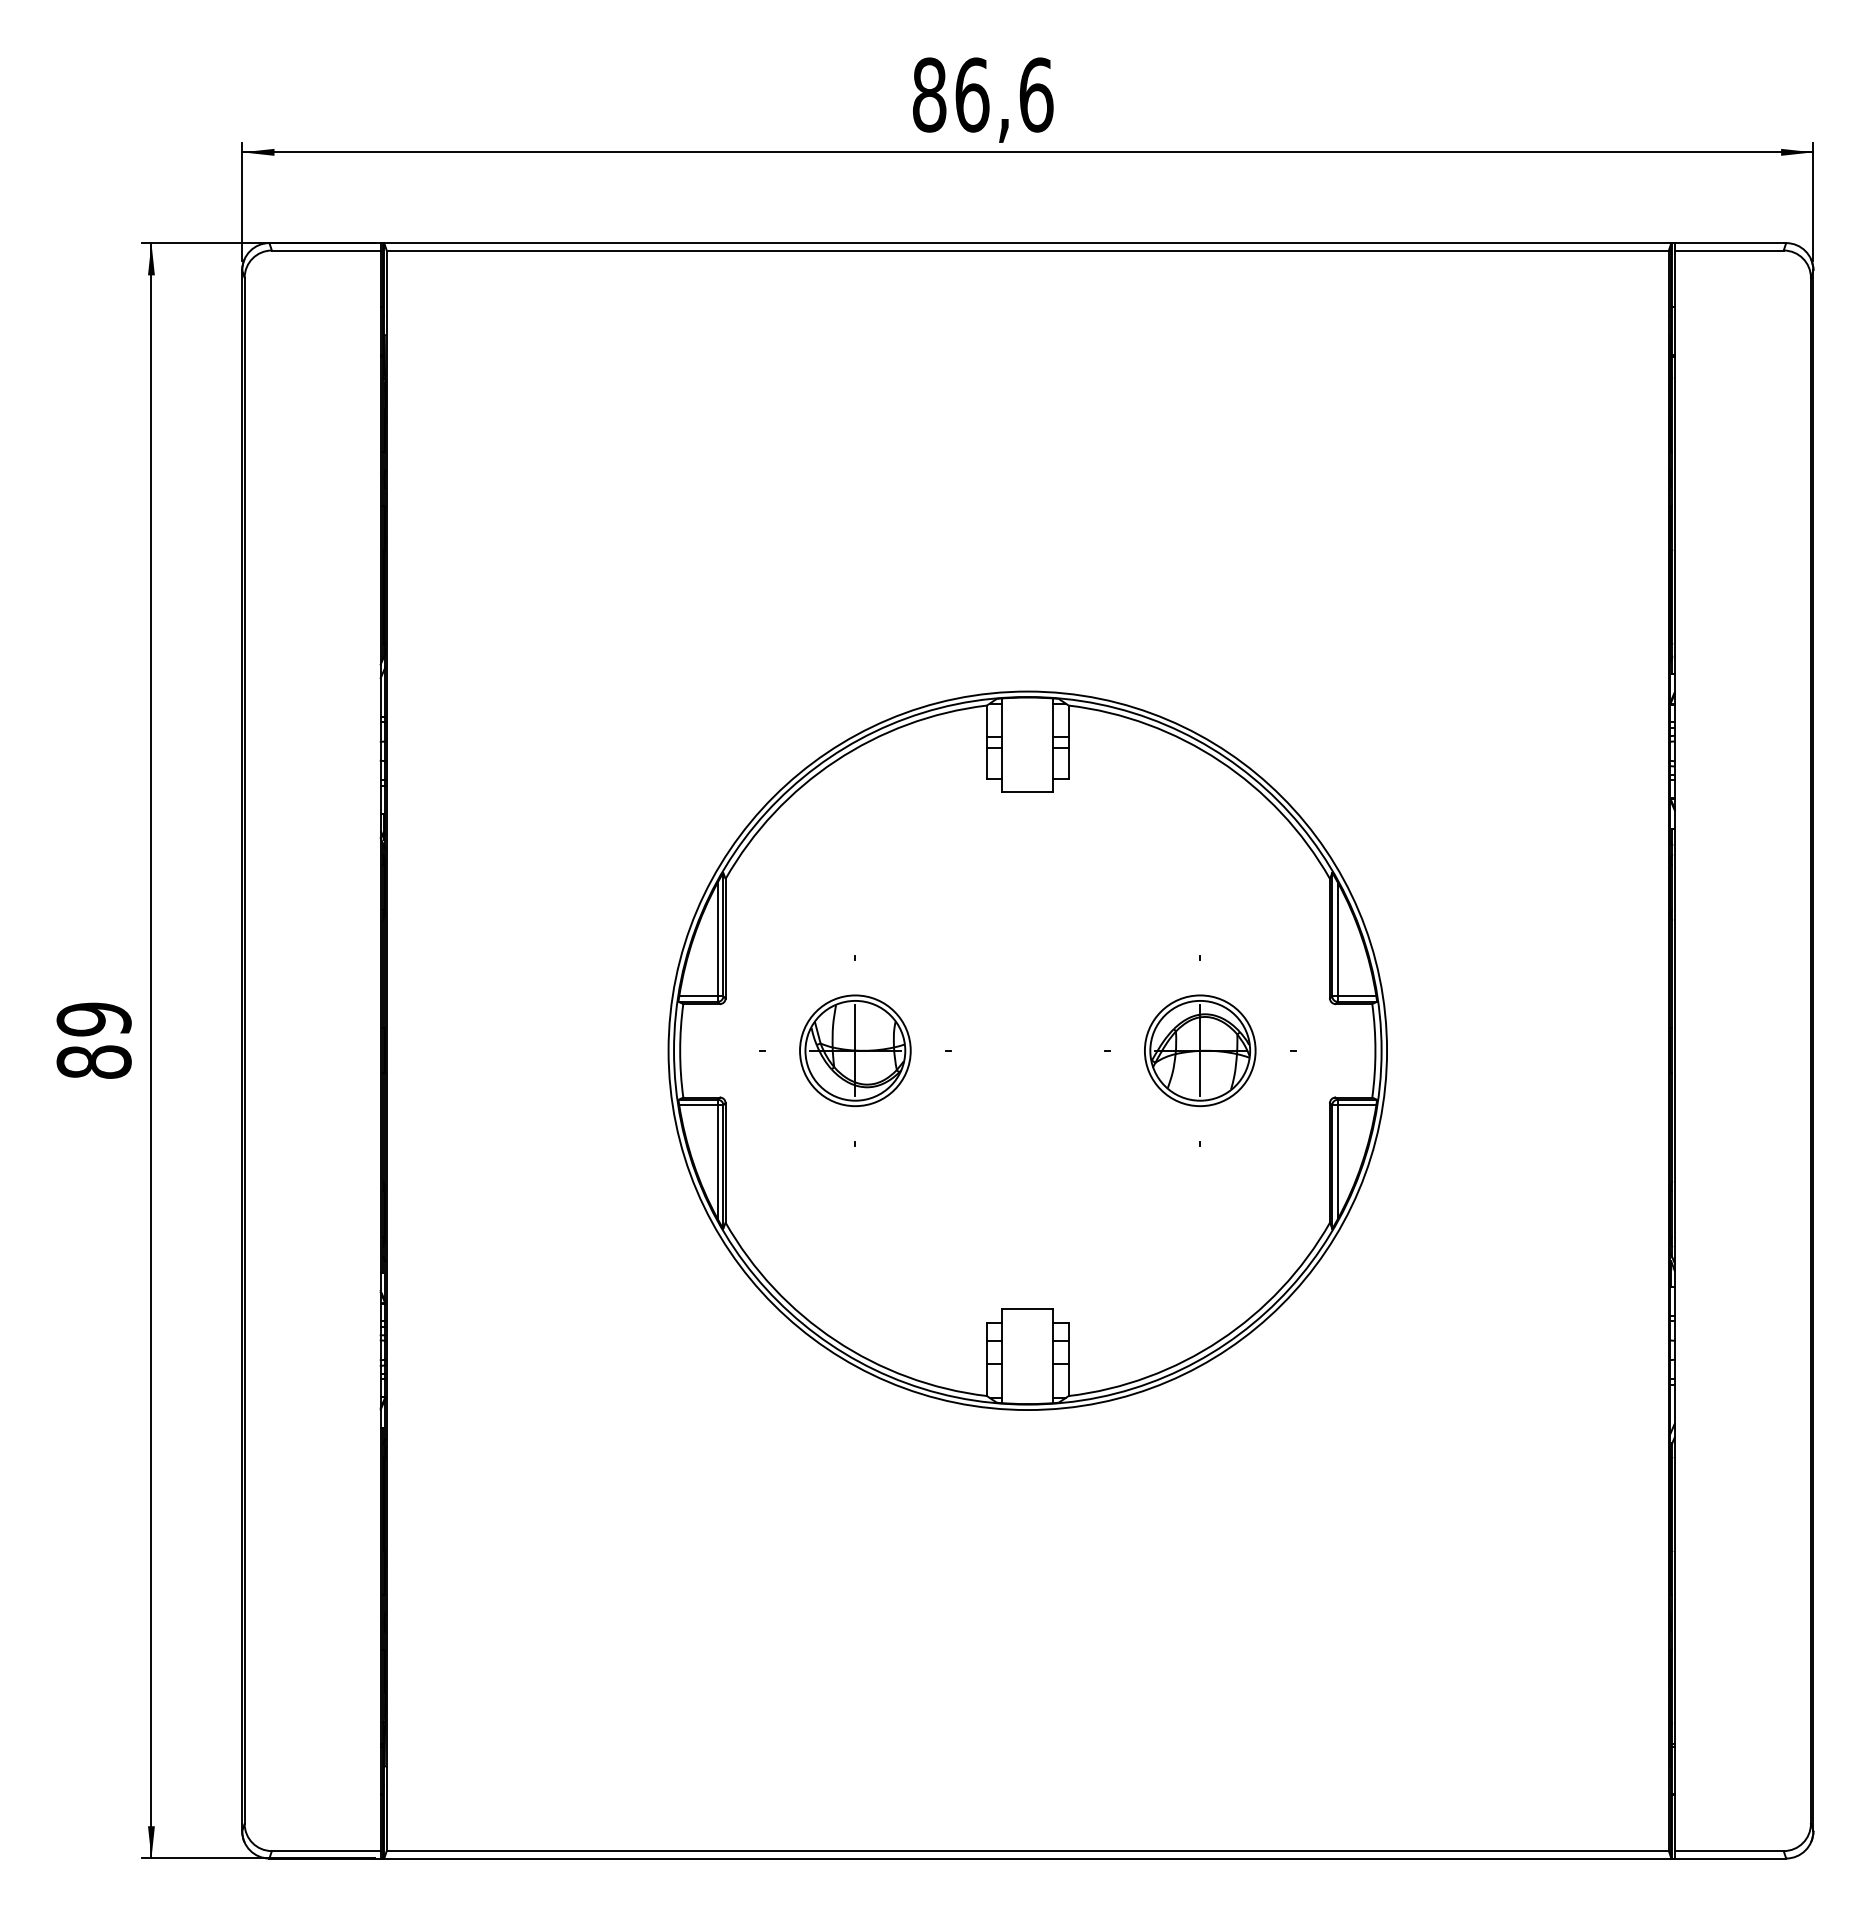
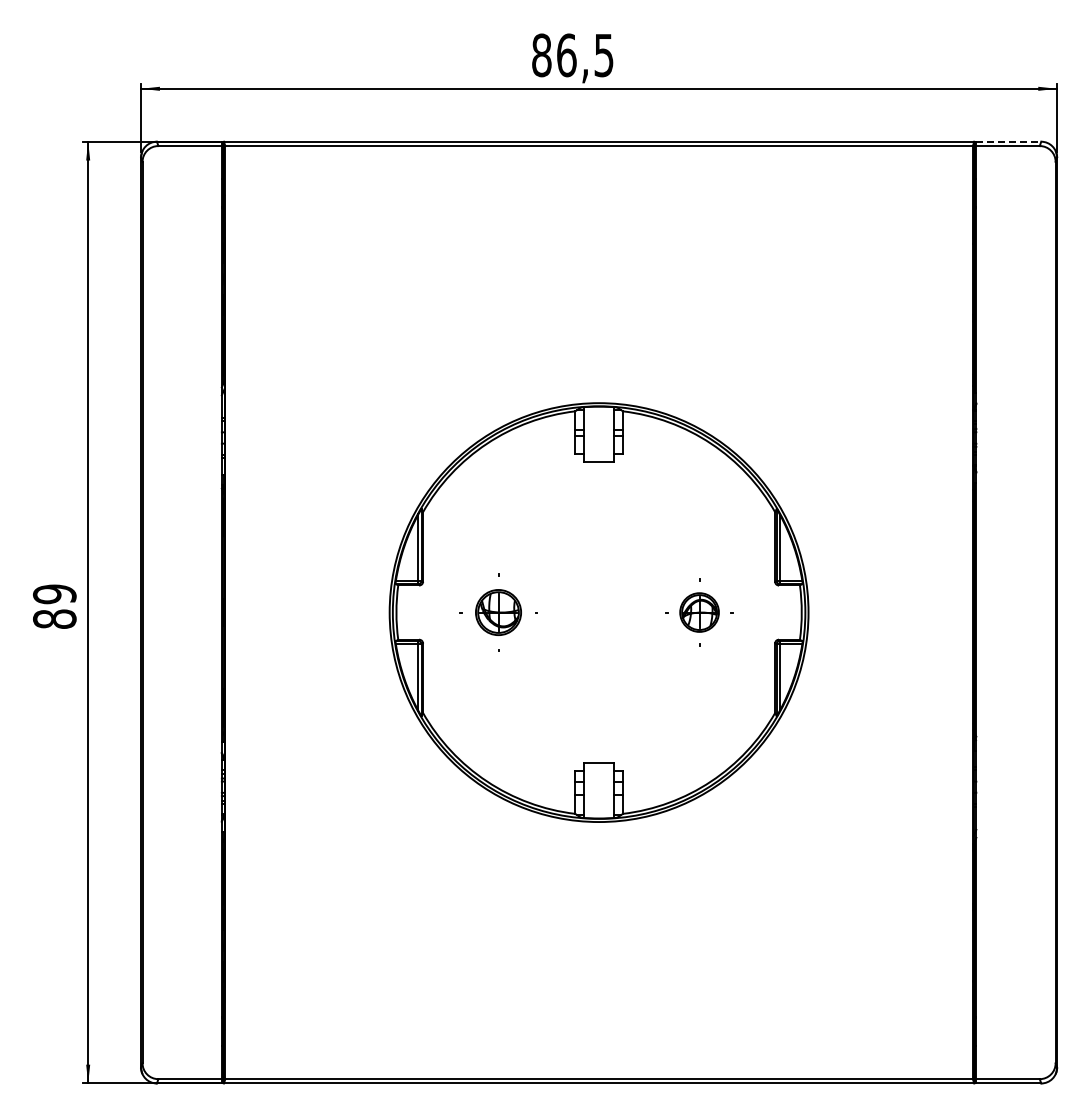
text: (1037, 95) -> (604, 55), 86,6 -> 86,5
line: (1731, 242) -> (1009, 141), solid -> dashed
part: (855, 1050) -> (498, 612), size x0.7
part: (1200, 1050) -> (699, 612), size x0.6

